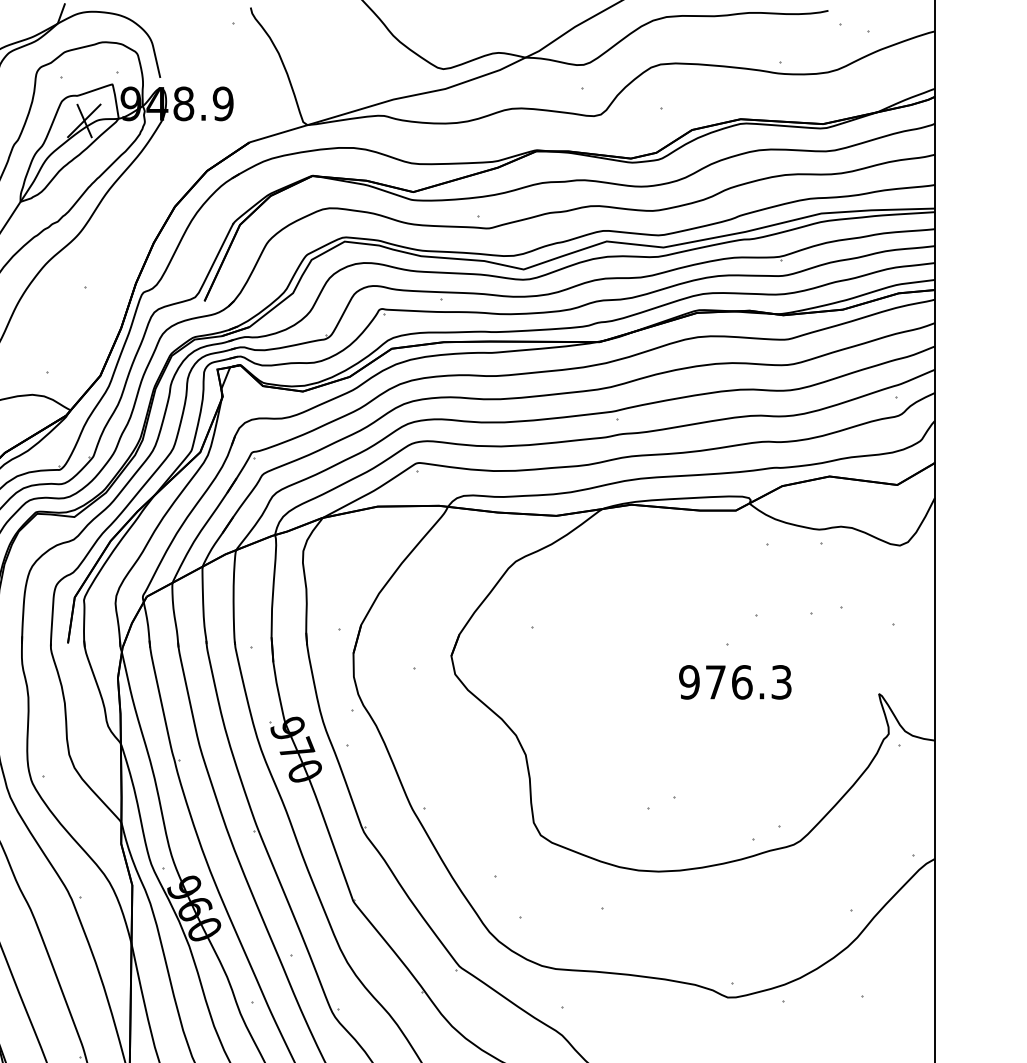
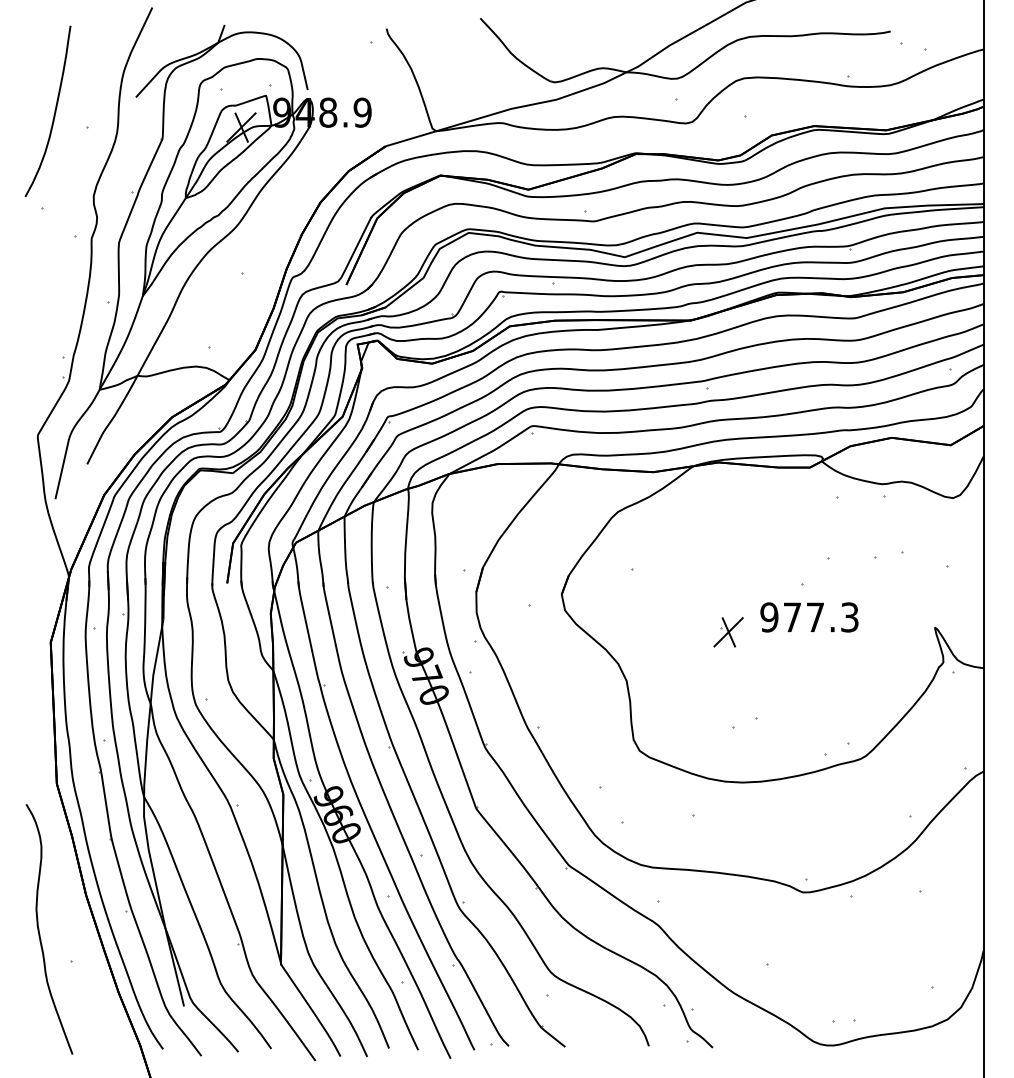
text: (742, 682) -> (815, 617), 976.3 -> 977.3
part: (642, 699) -> (728, 632), added

